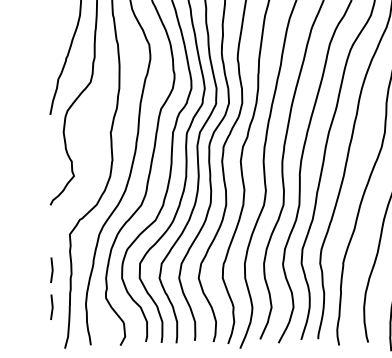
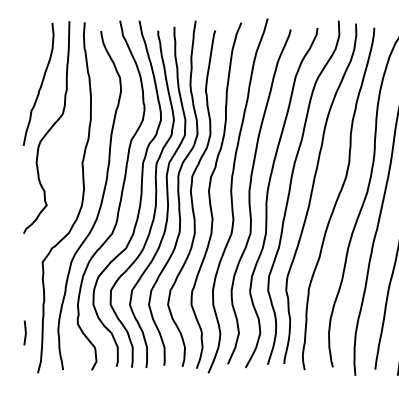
line: (51, 268) -> (24, 295), removed

